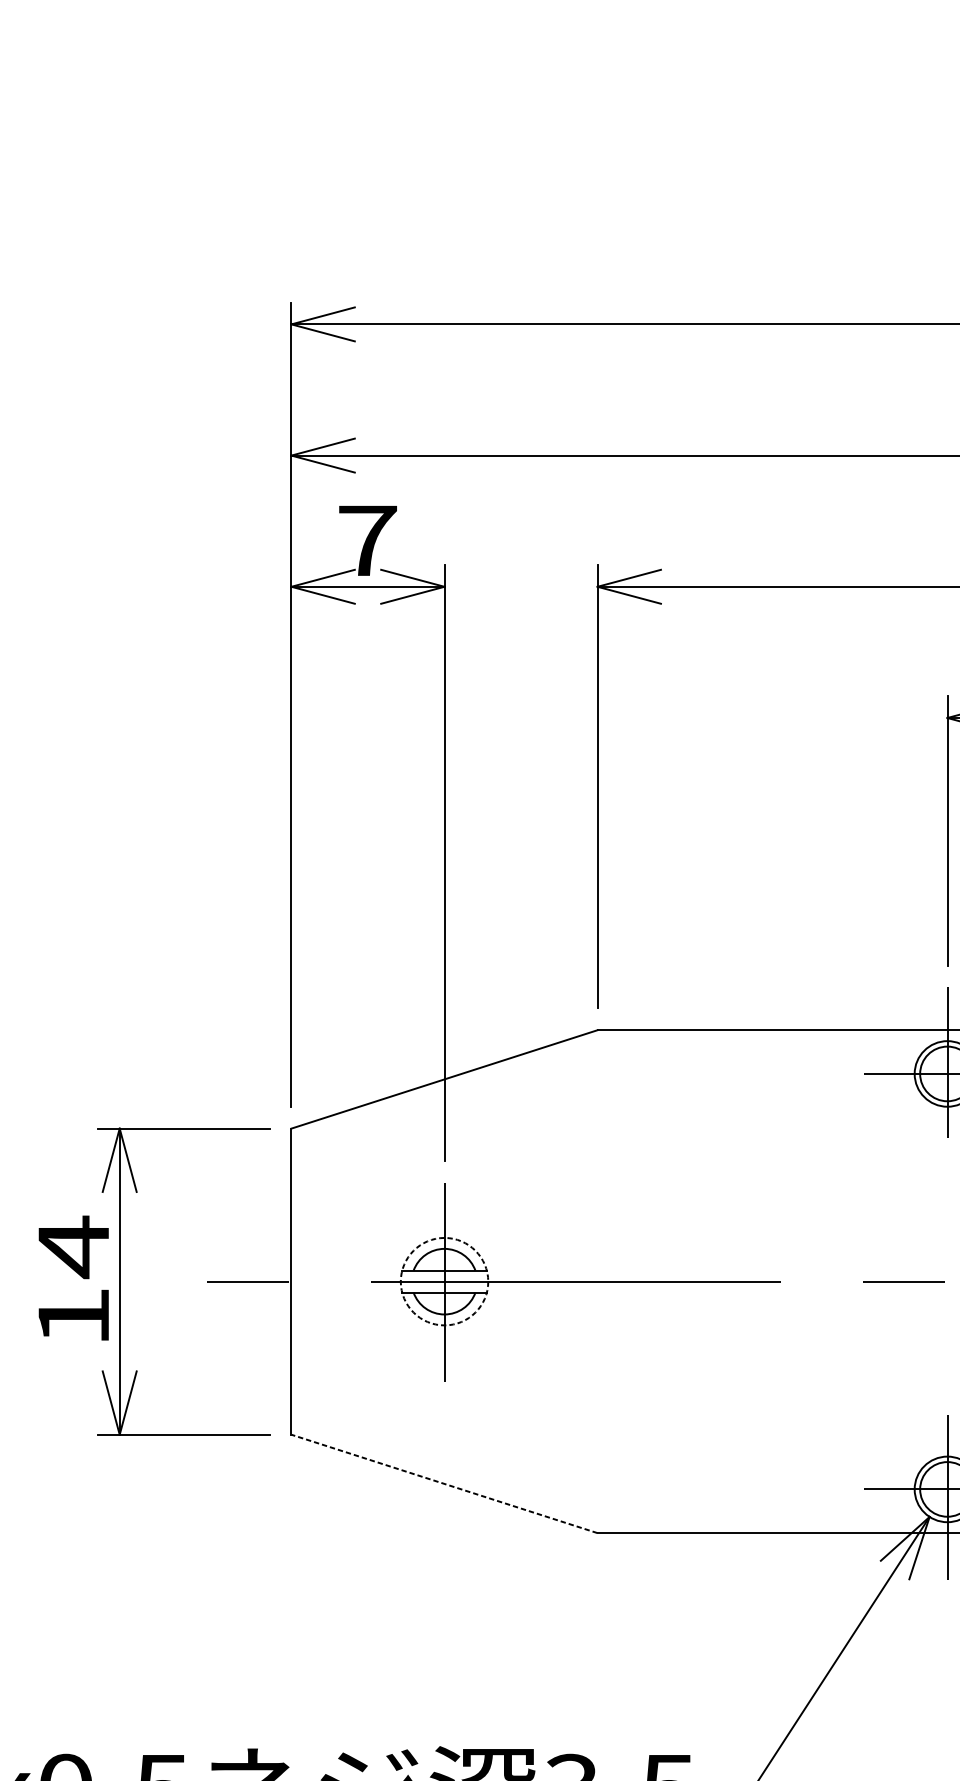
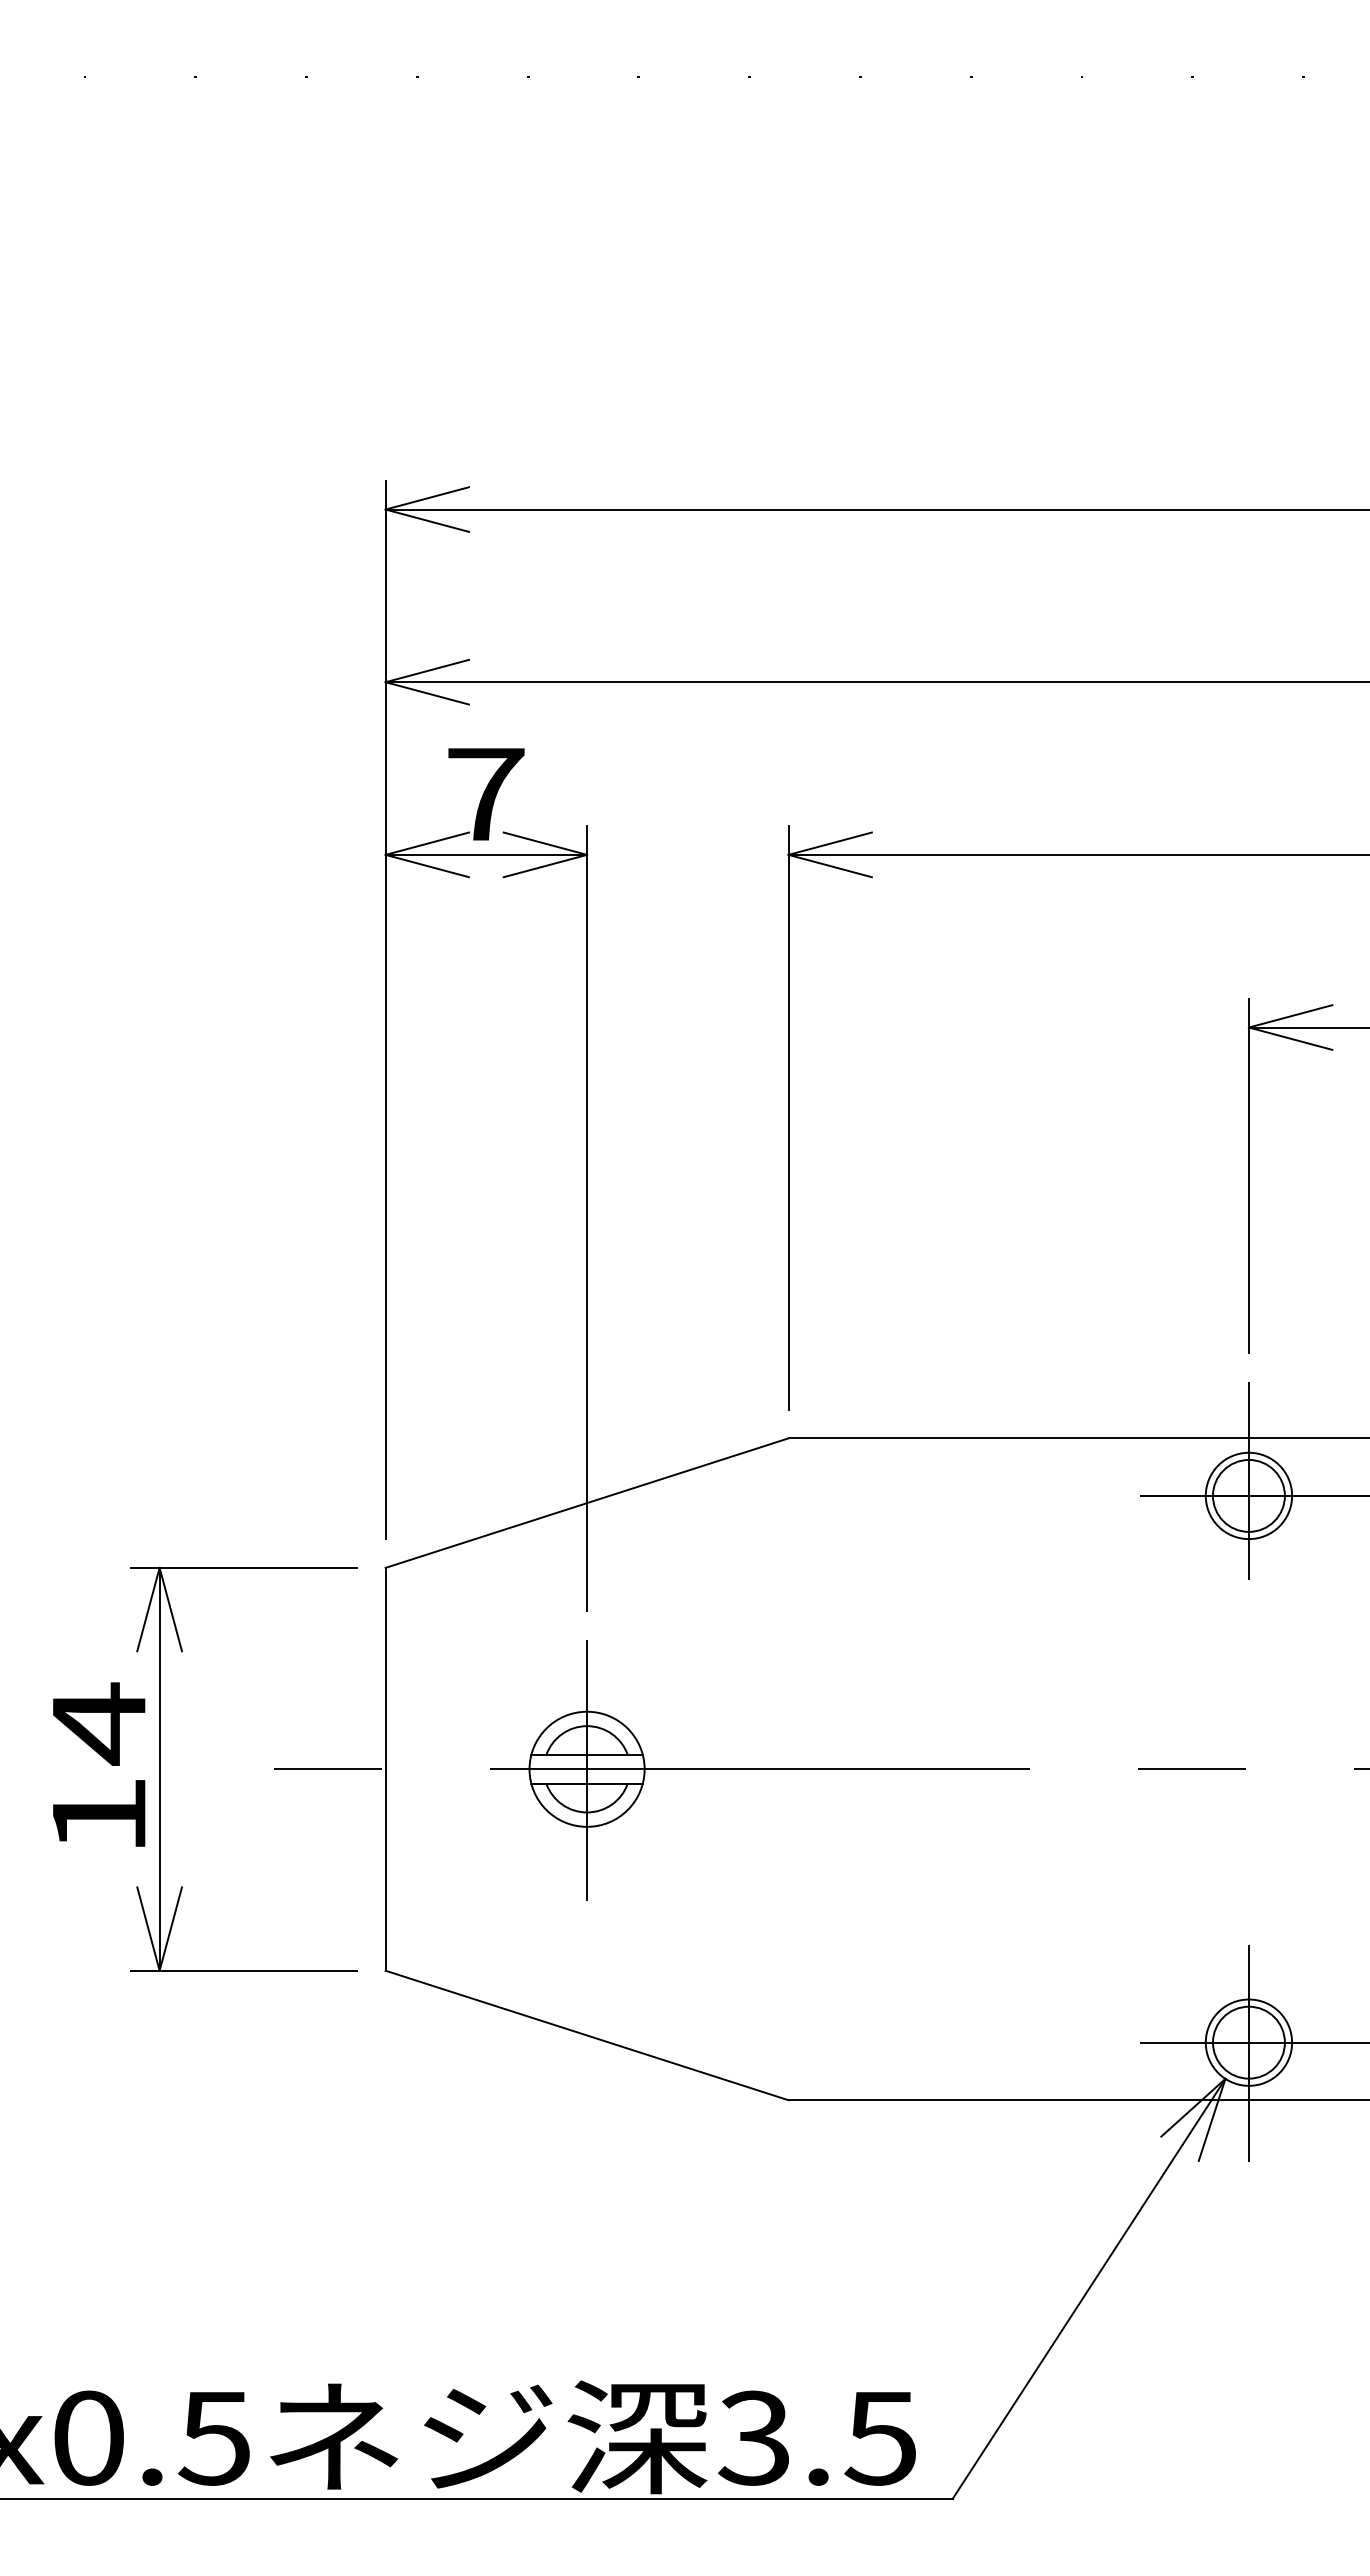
circle: (444, 1281) -> (586, 1768), dashed -> solid
line: (444, 1483) -> (587, 2035), dashed -> solid

